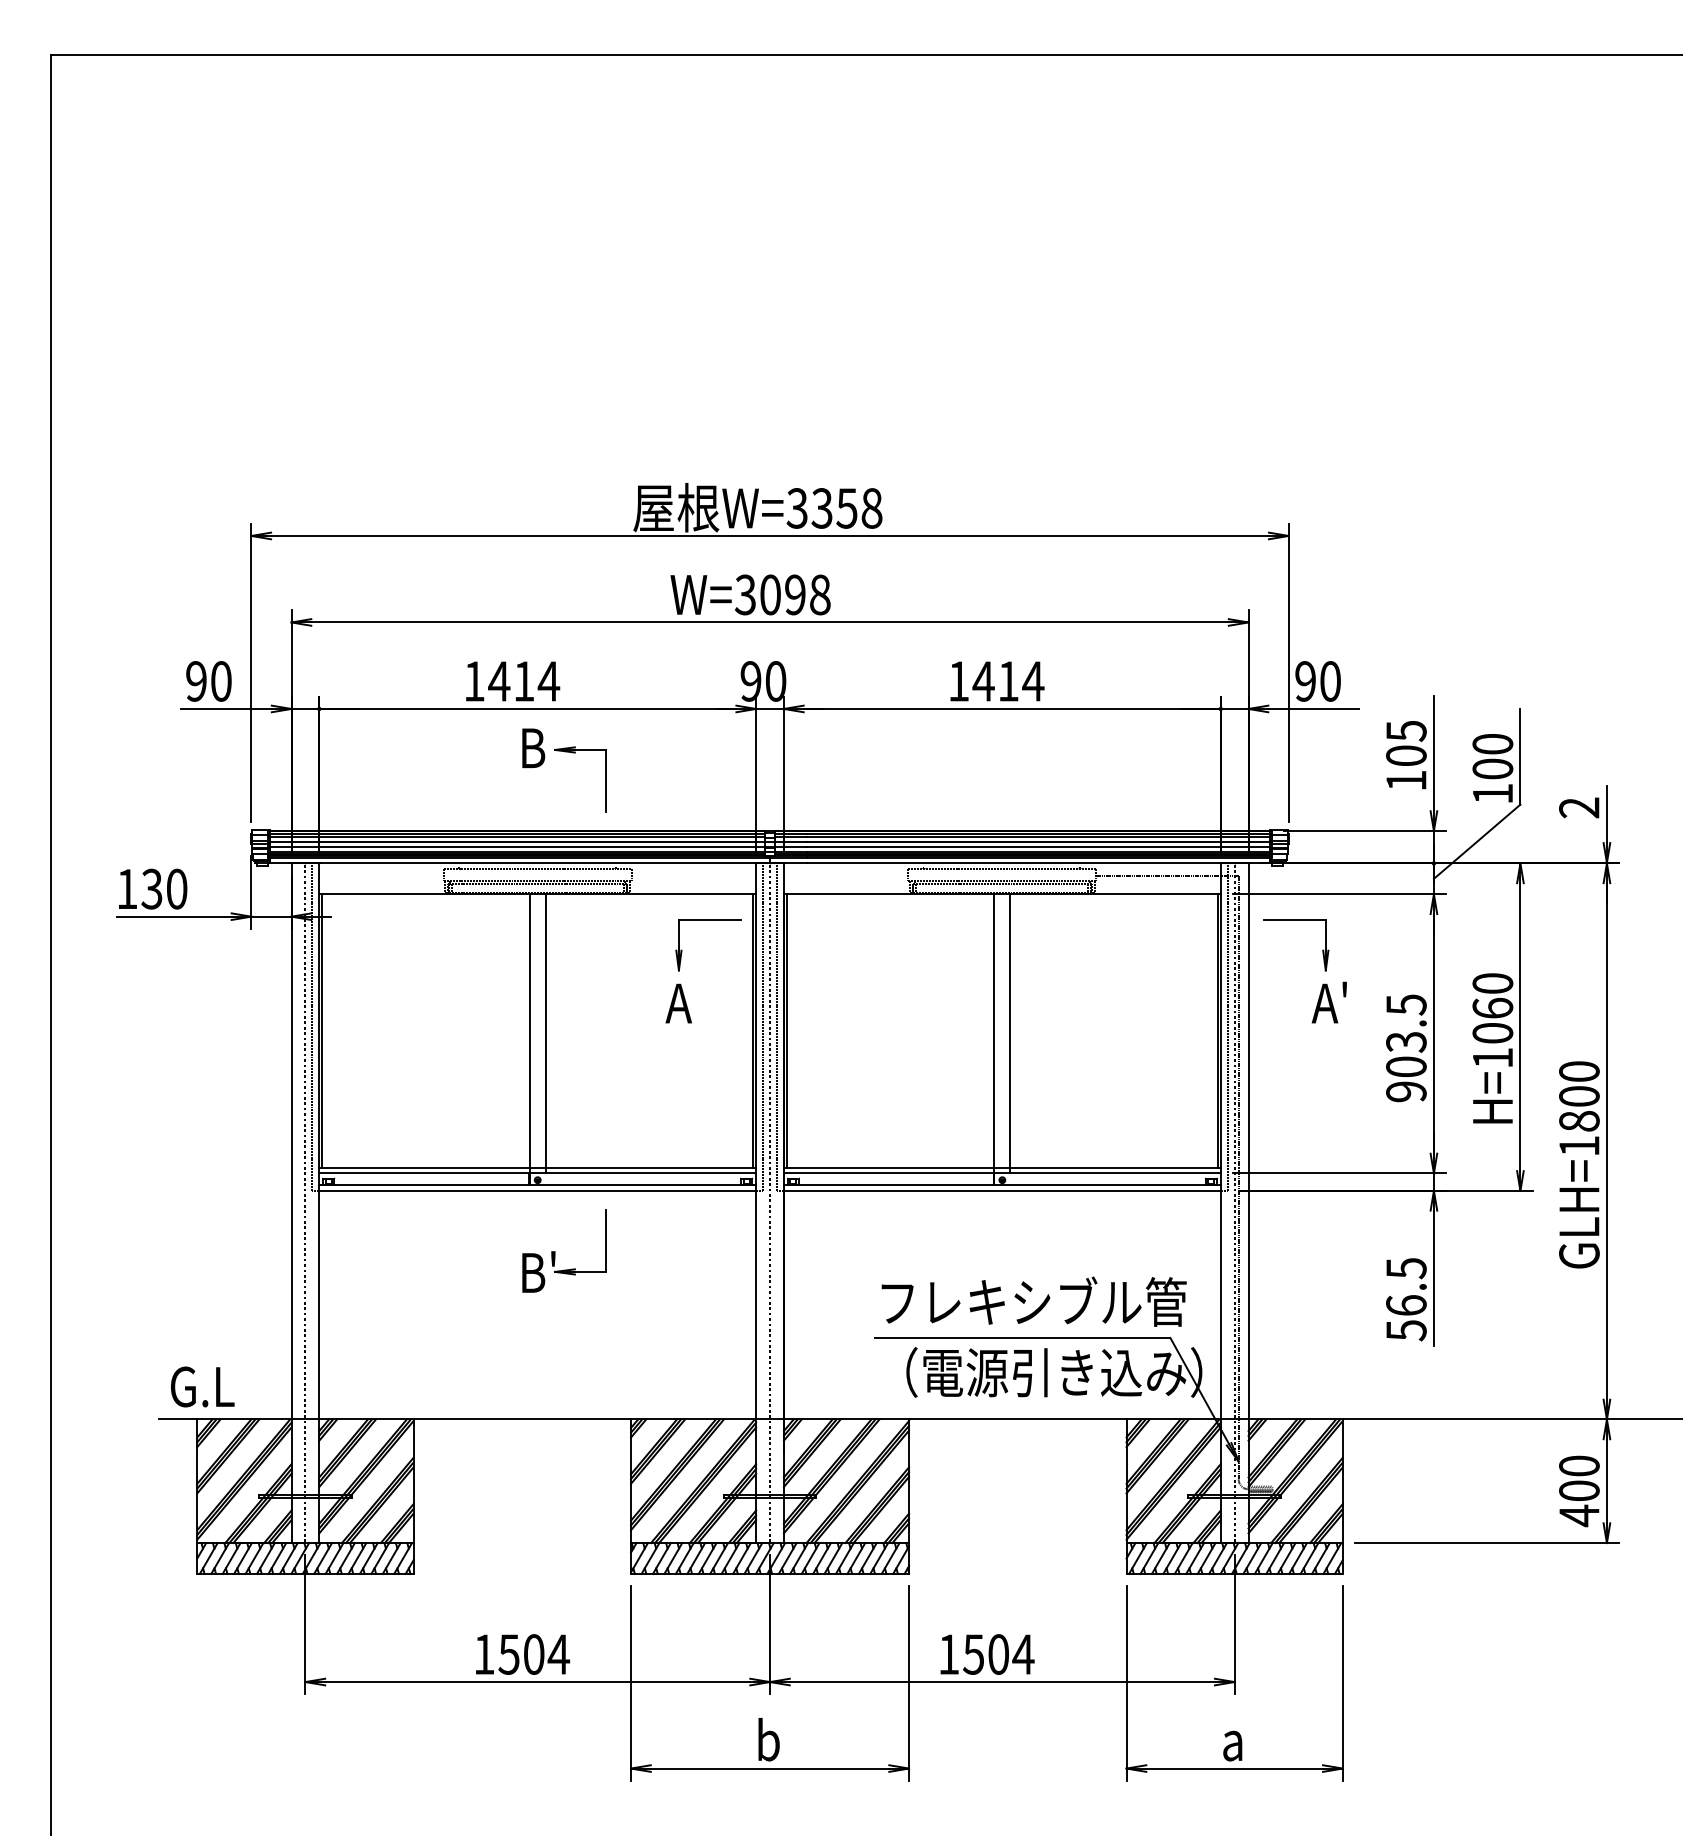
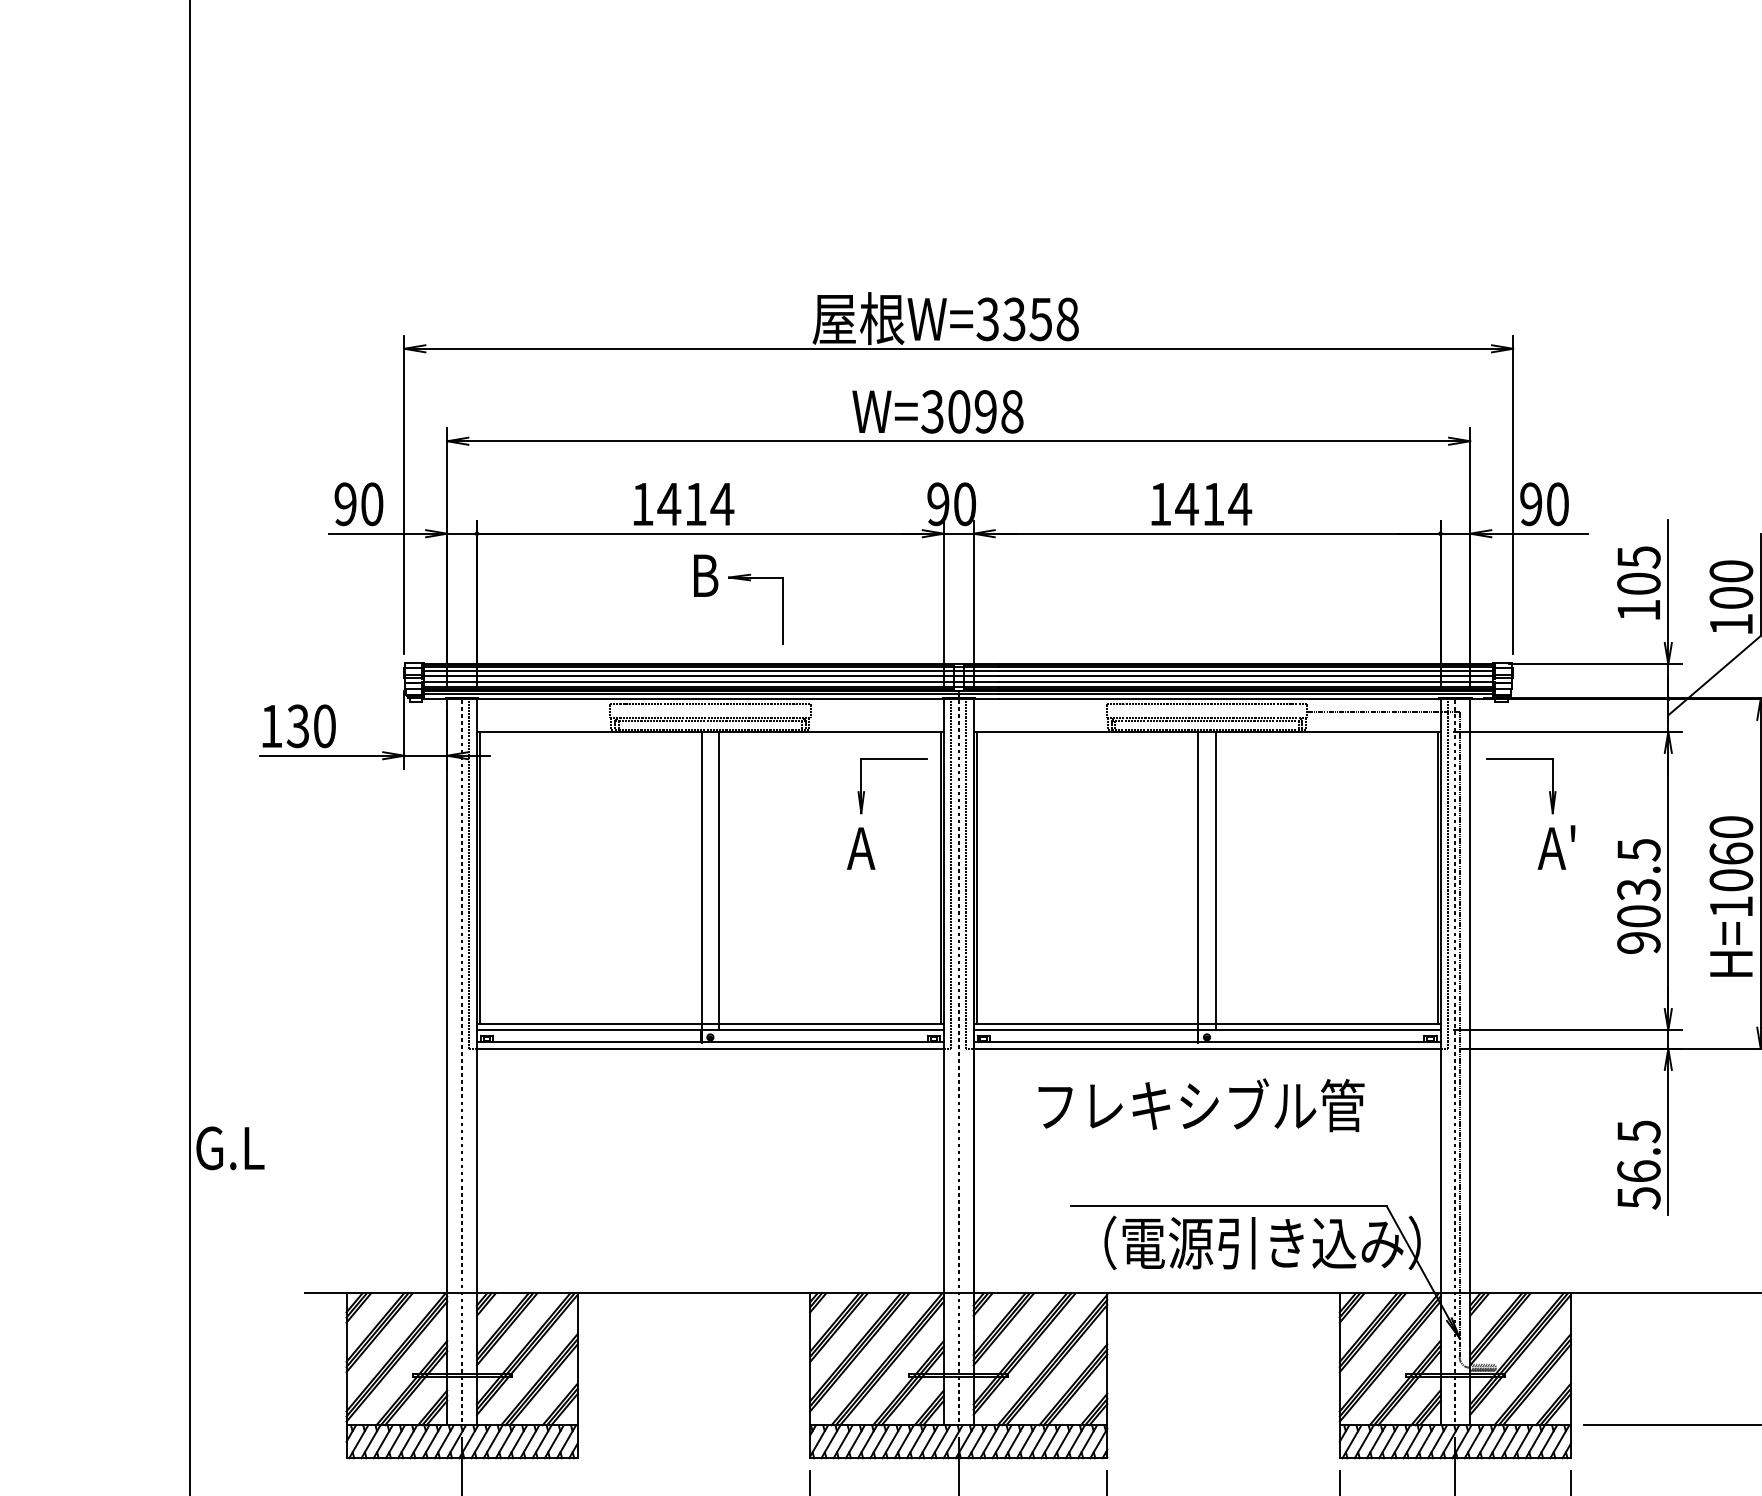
part: (555, 1251) -> (729, 1113), removed
text: (1033, 1301) -> (1200, 1105), moved
text: (202, 1386) -> (230, 1147), moved

